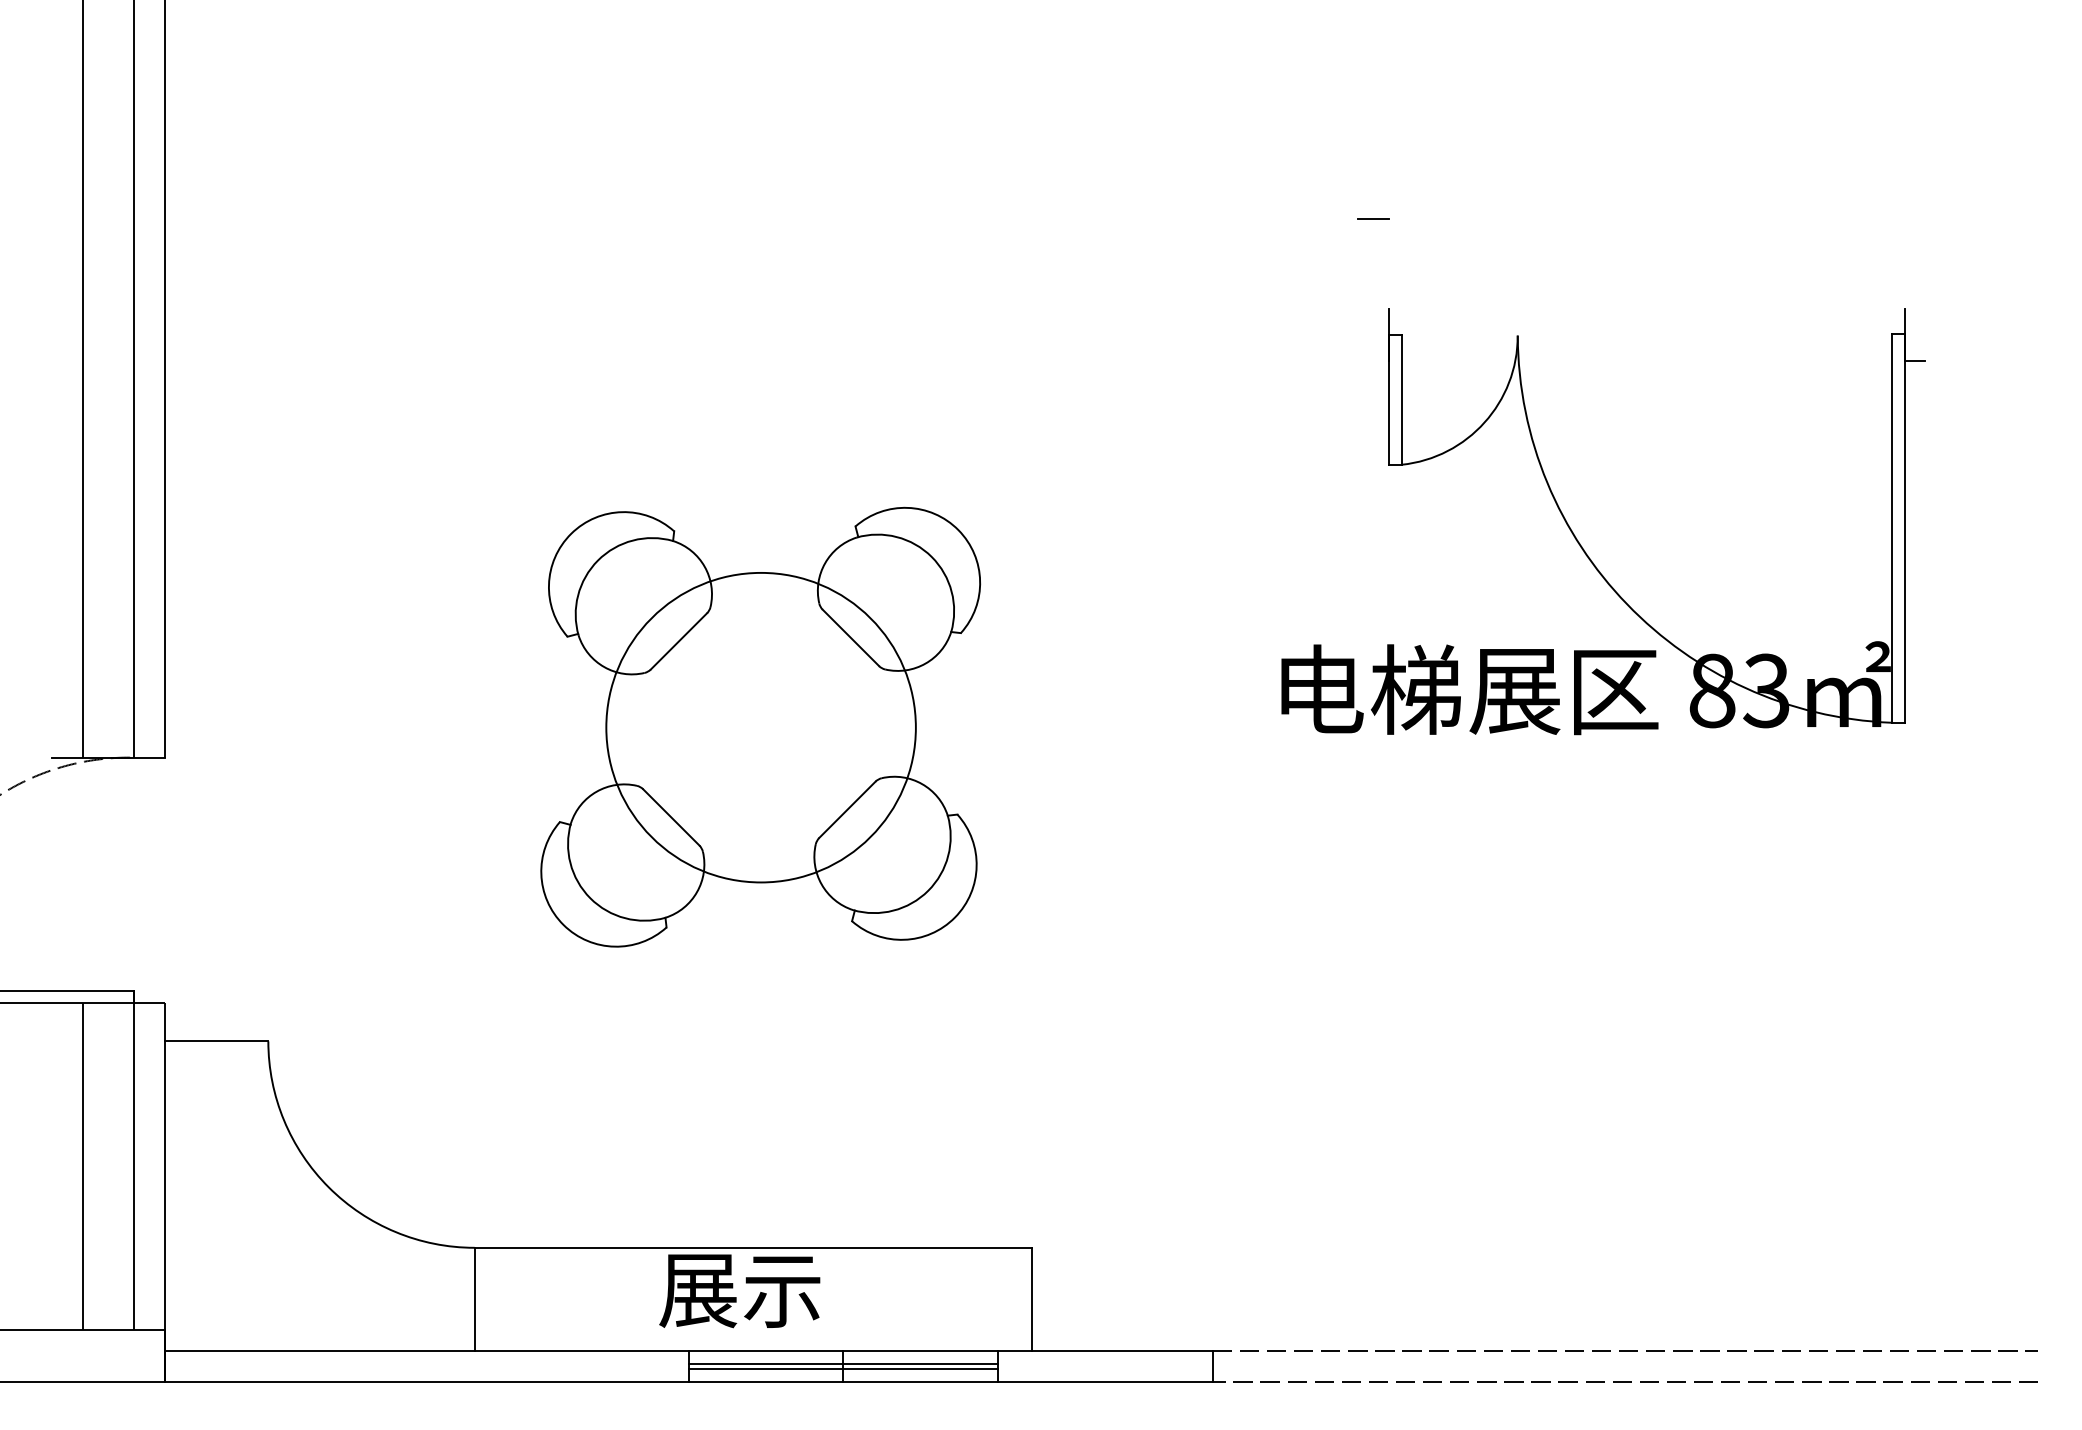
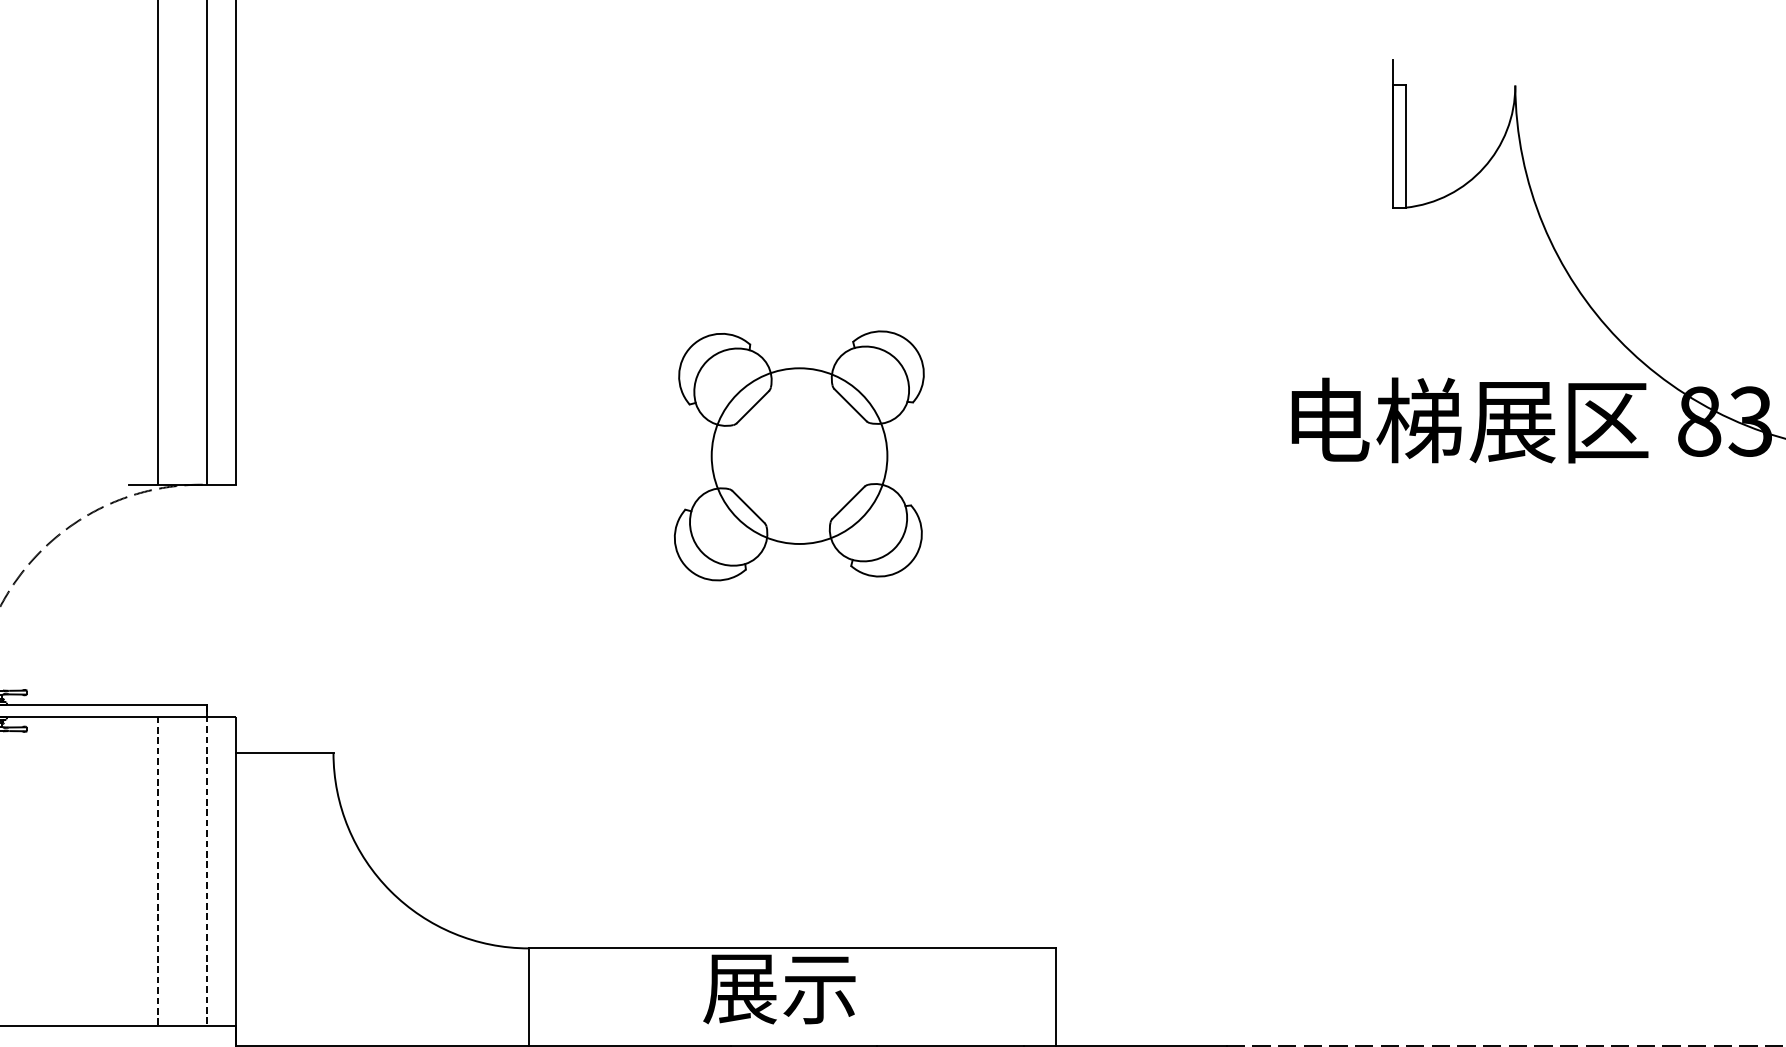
part: (760, 726) -> (799, 455), size x0.6
line: (134, 1160) -> (206, 865), solid -> dashed
line: (82, 1166) -> (157, 871), solid -> dashed

